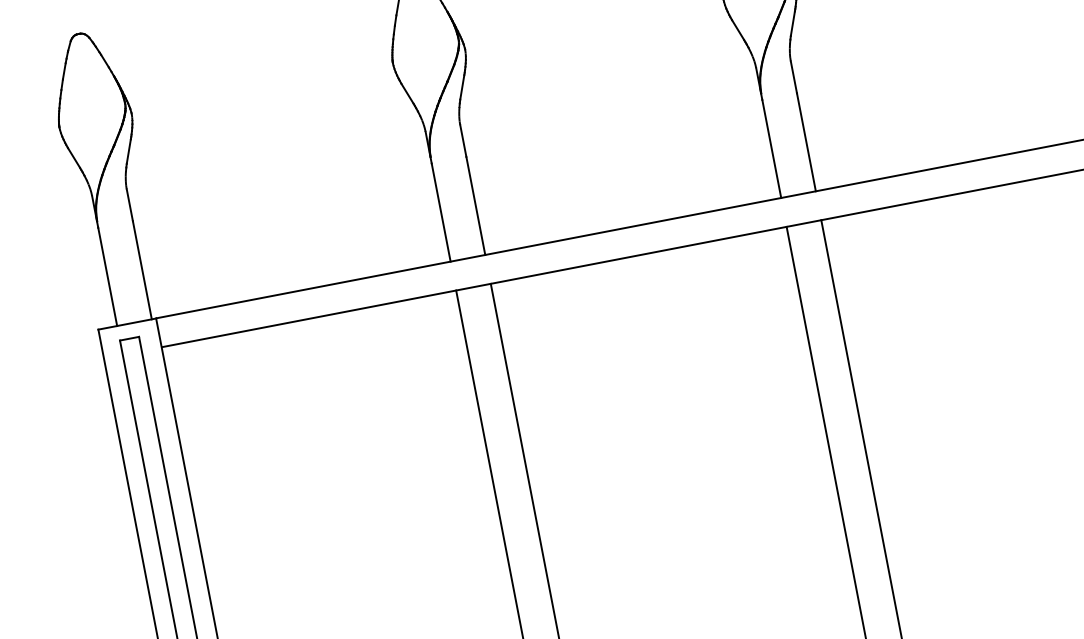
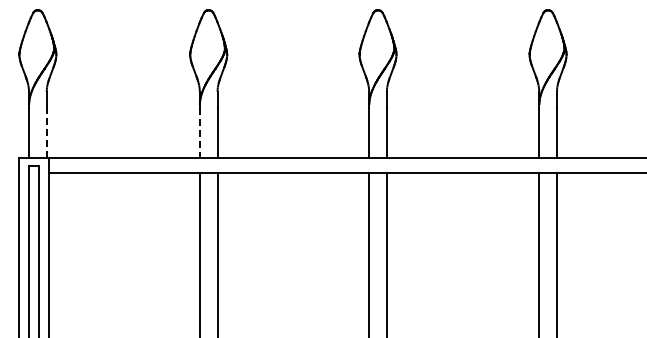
line: (440, 213) -> (199, 133), solid -> dashed
line: (141, 269) -> (46, 132), solid -> dashed

